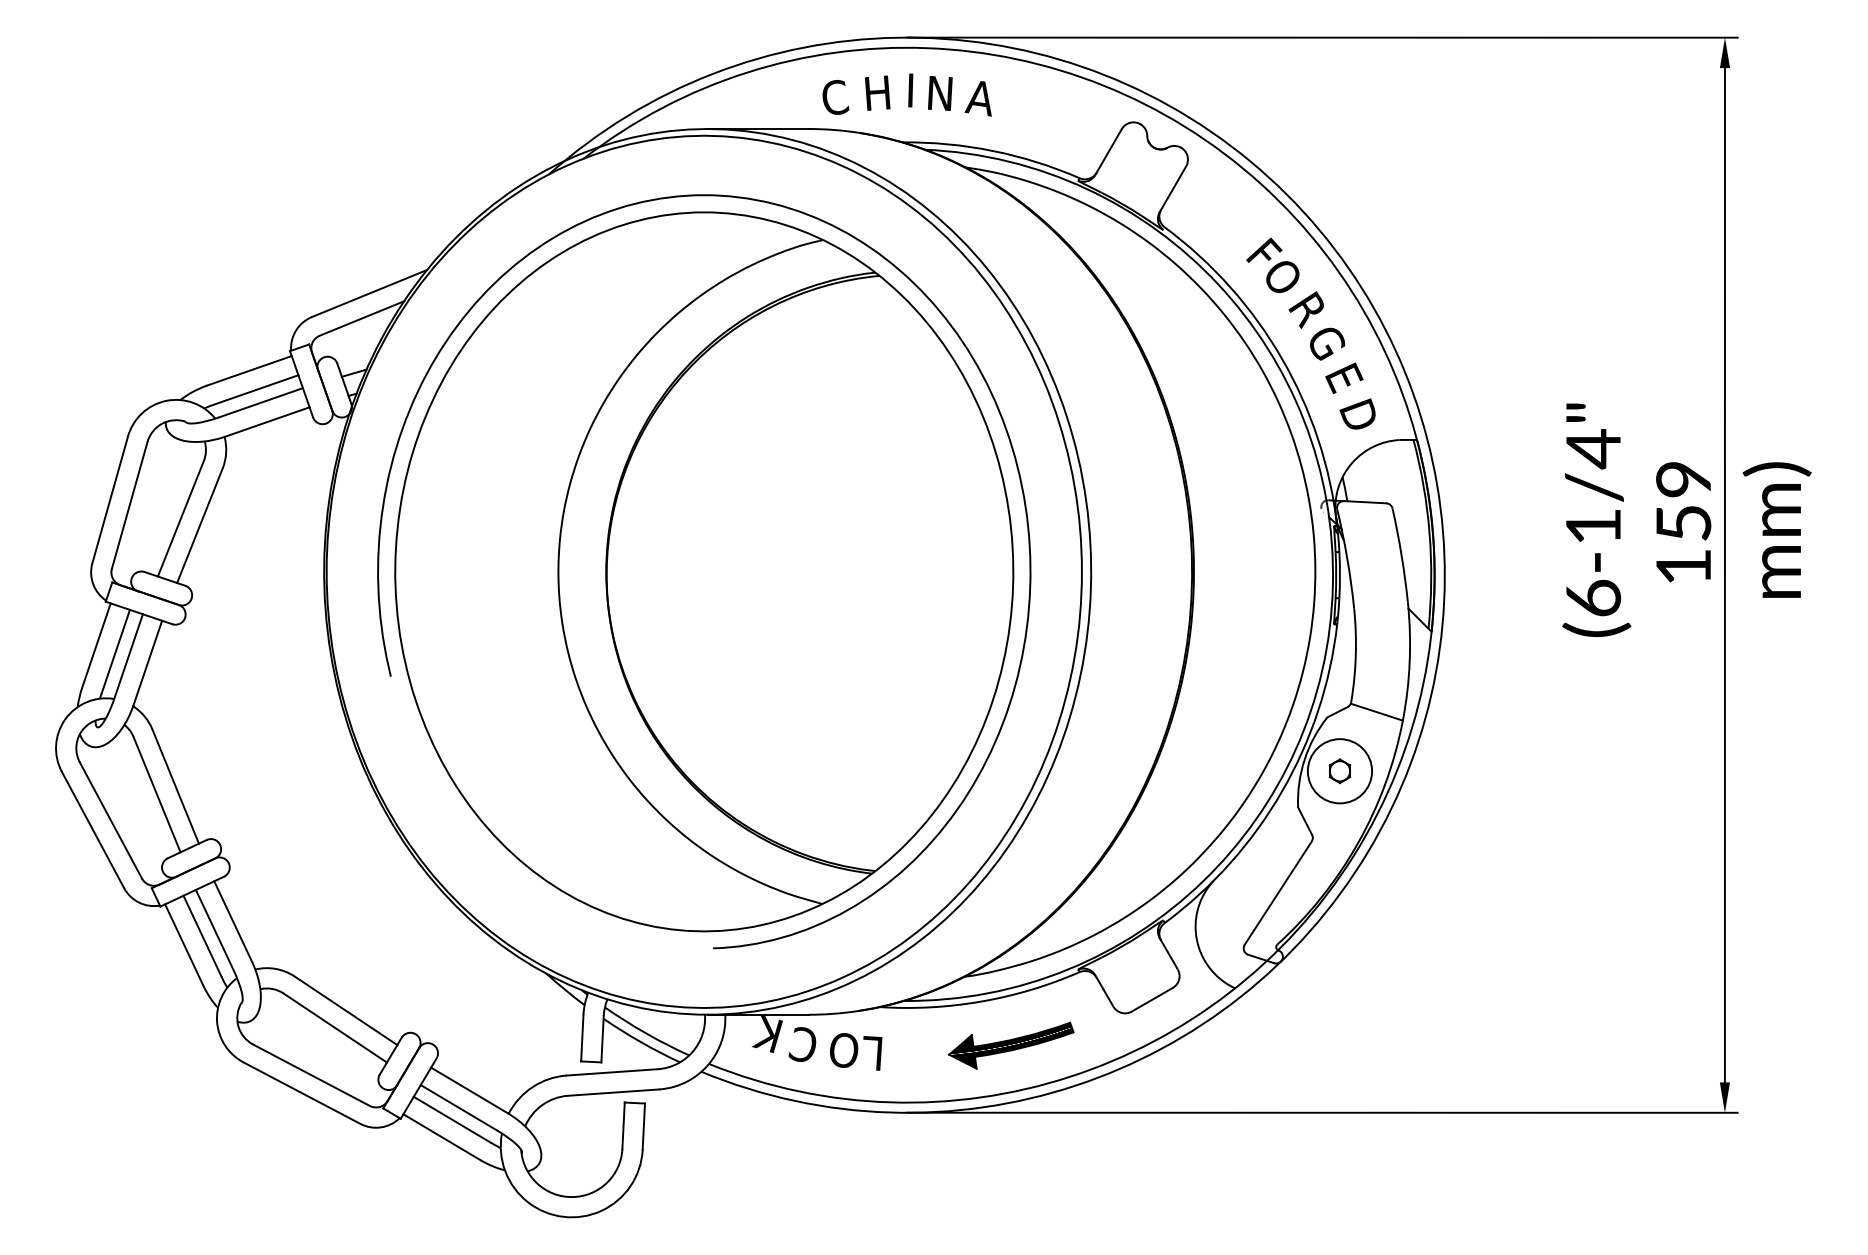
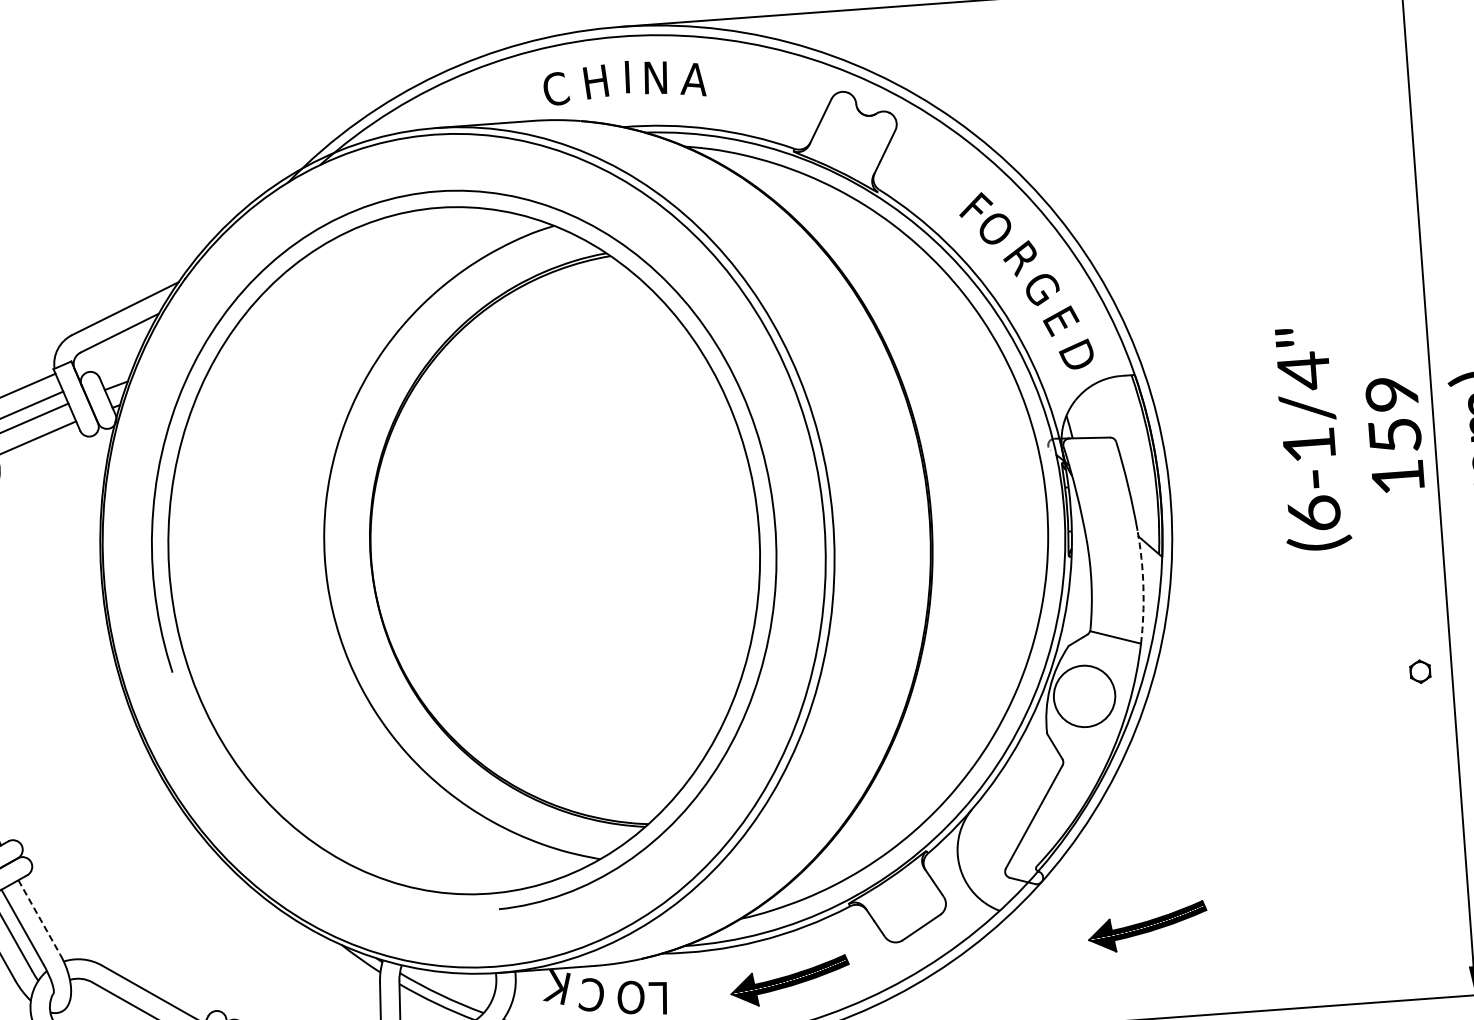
arc: (1409, 661) -> (1143, 586), solid -> dashed
part: (1339, 770) -> (1419, 671), moved
line: (233, 921) -> (39, 917), solid -> dashed
part: (1388, 1016) -> (1148, 926), added

